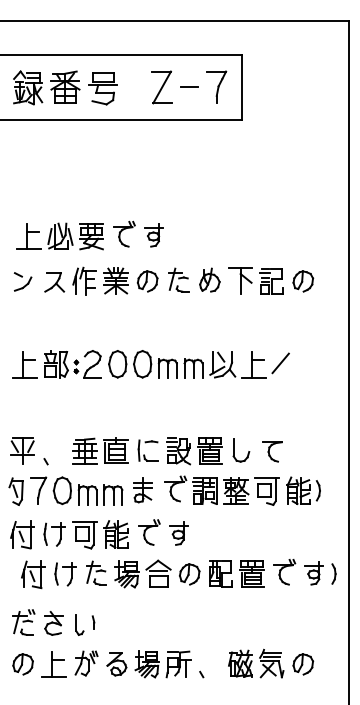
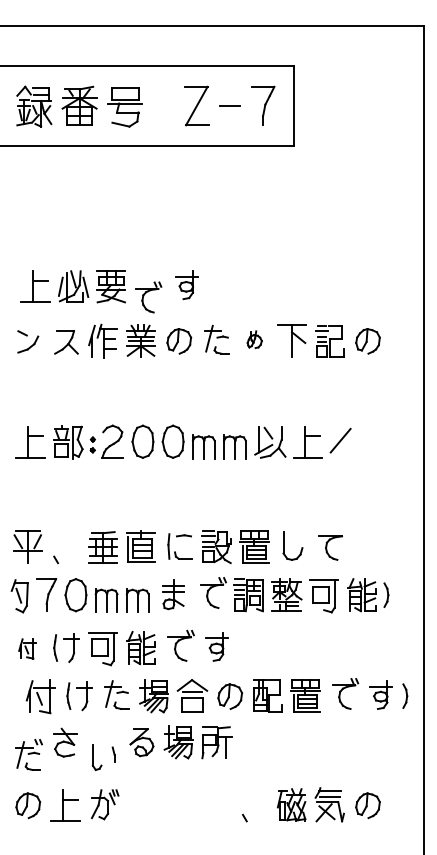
part: (124, 233) -> (148, 296), moved
part: (209, 279) -> (254, 338), size x0.6
part: (22, 534) -> (27, 648), size x0.6
part: (53, 623) -> (65, 742), moved
part: (148, 664) -> (180, 742), moved

